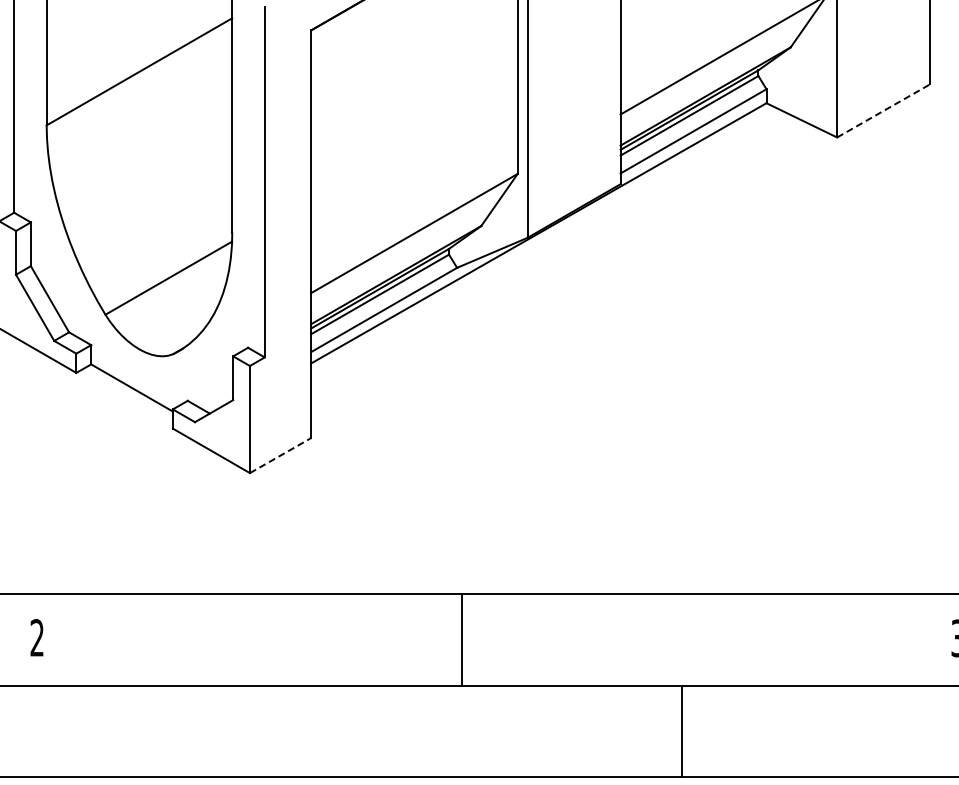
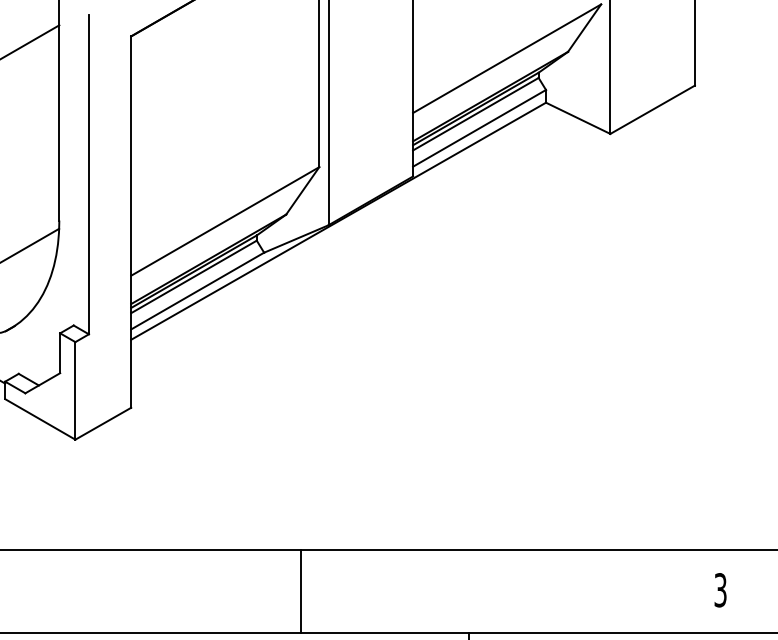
line: (884, 110) -> (653, 109), dashed -> solid
line: (280, 455) -> (103, 423), dashed -> solid
line: (461, 639) -> (300, 591), moved

